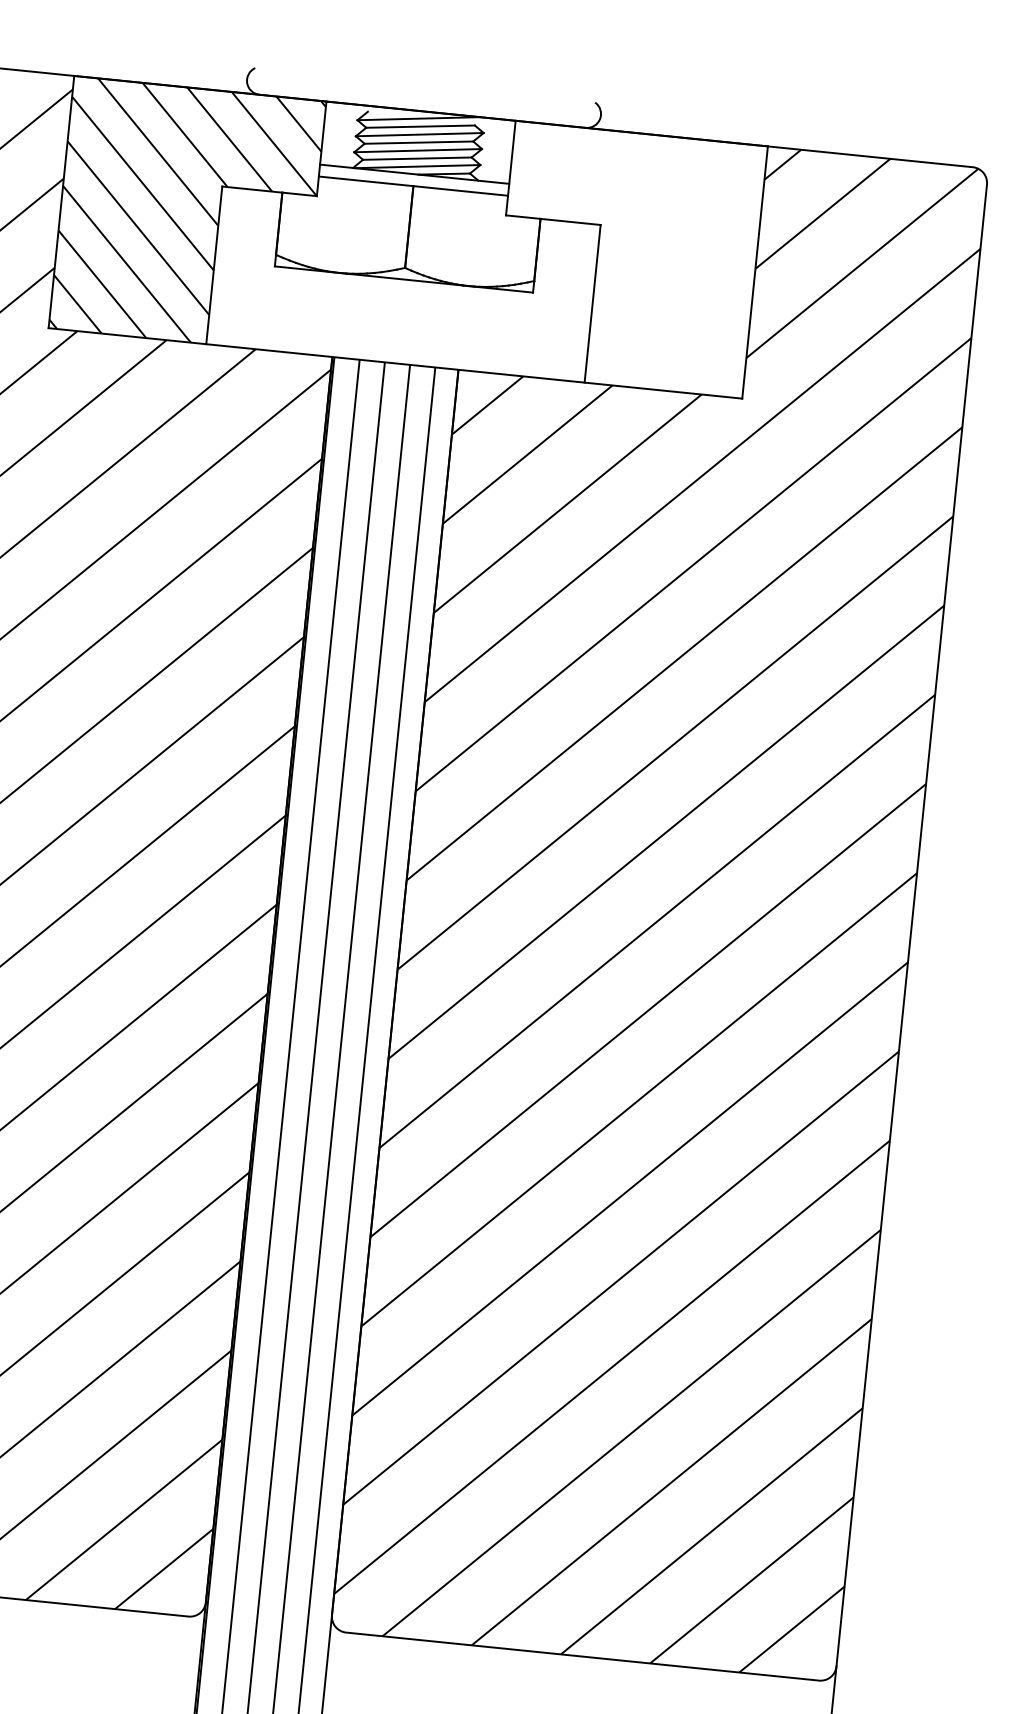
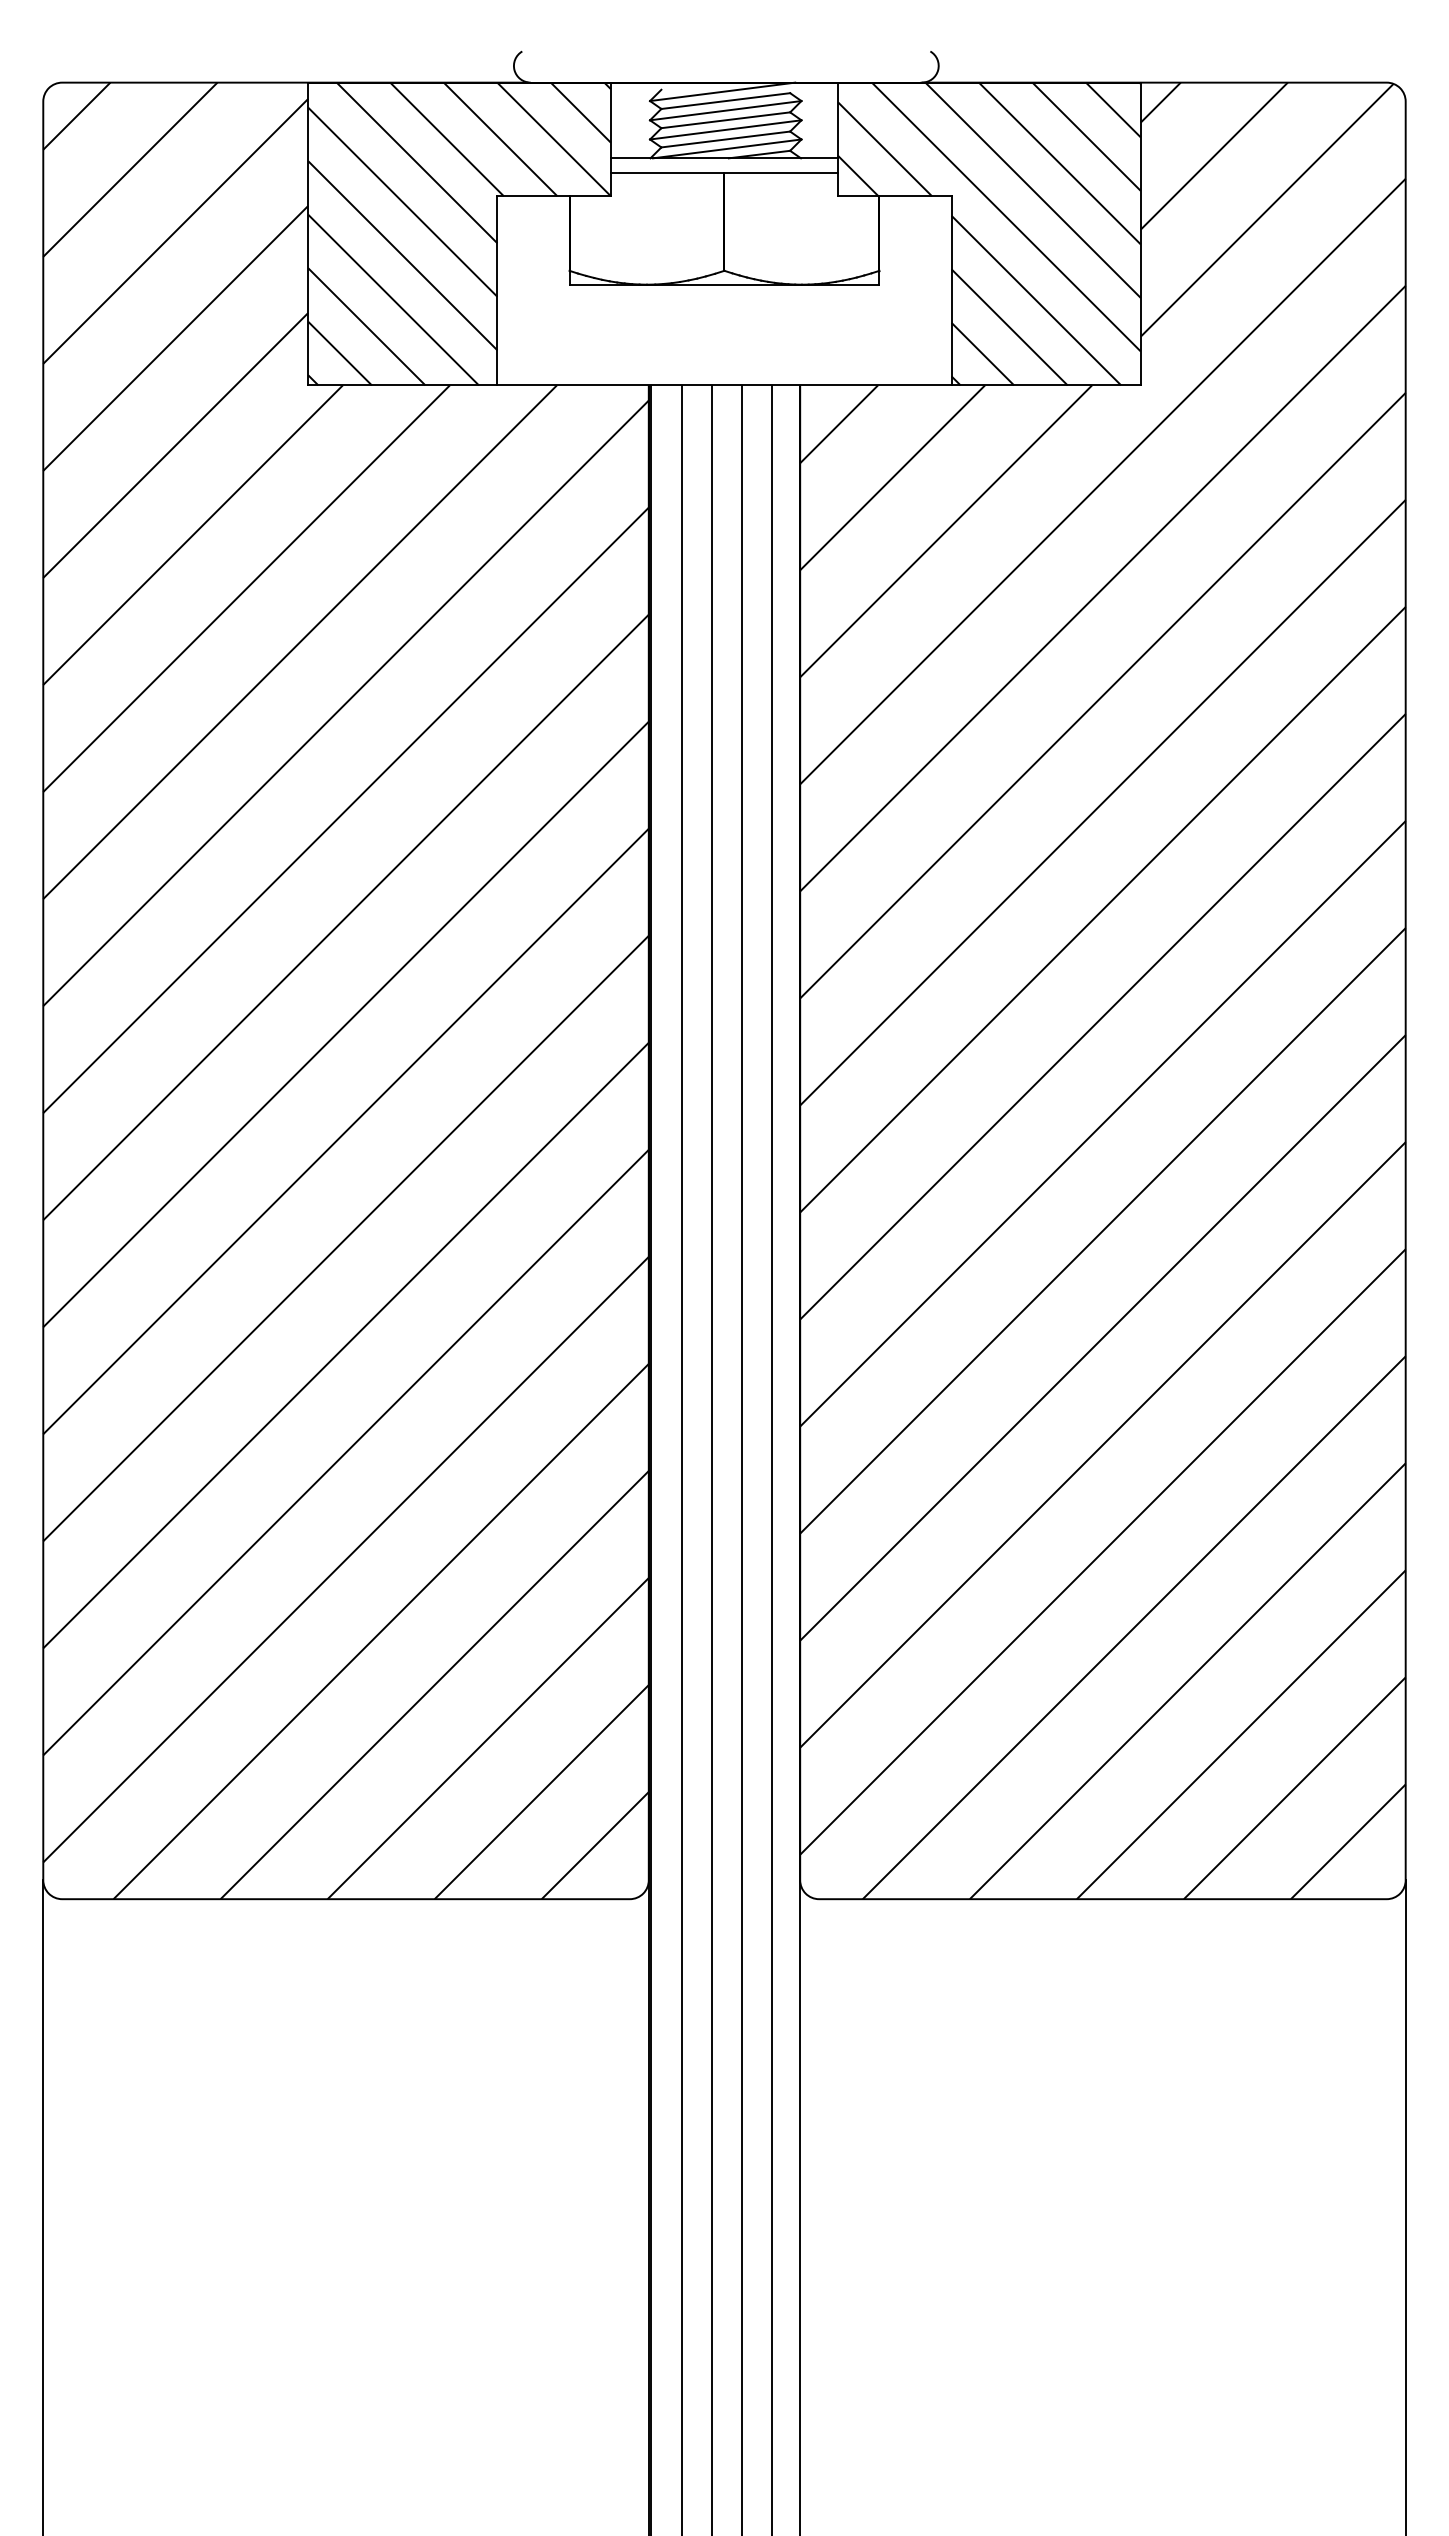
hatch: (629, 259) -> (989, 233), added

